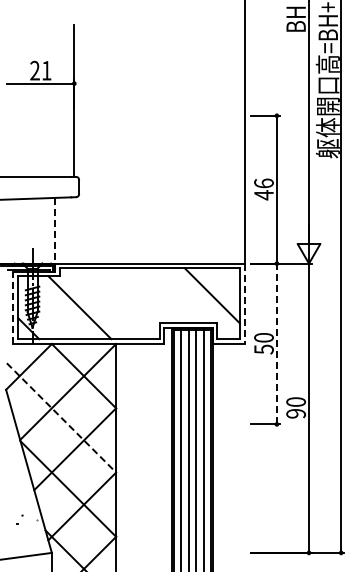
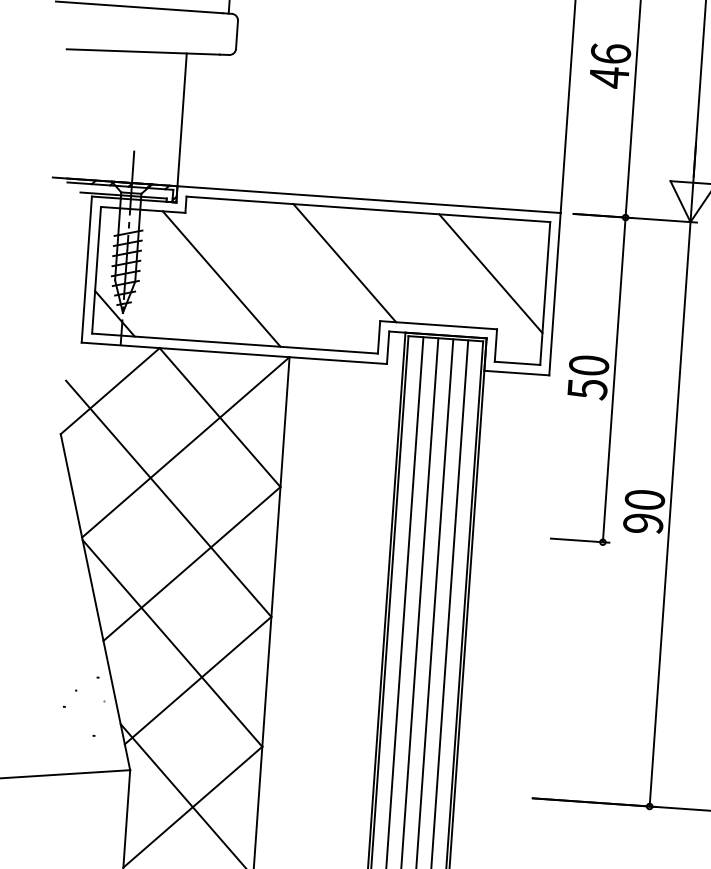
line: (55, 230) -> (183, 119), dashed -> solid
line: (139, 295) -> (343, 262), added
line: (244, 304) -> (554, 295), dashed -> solid
line: (13, 307) -> (87, 268), dashed -> solid
line: (276, 343) -> (613, 378), dashed -> solid
line: (61, 418) -> (168, 499), dashed -> solid

